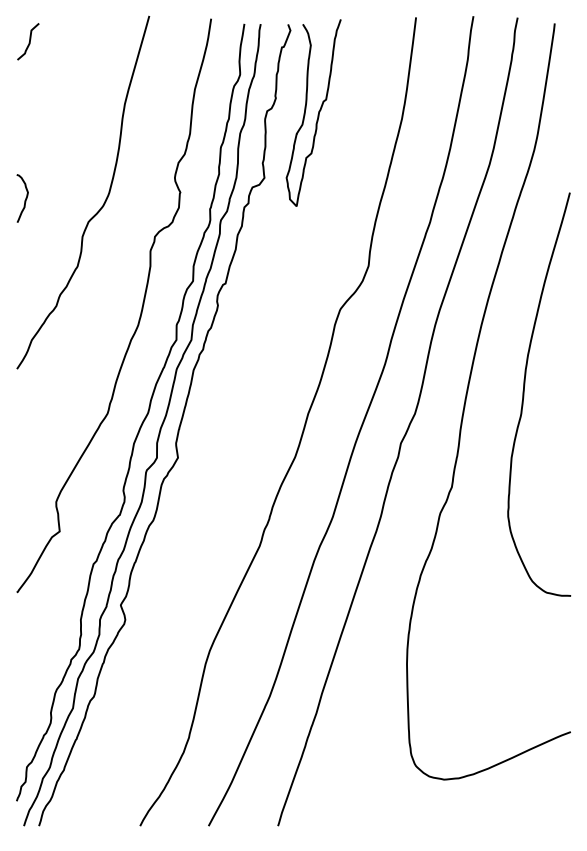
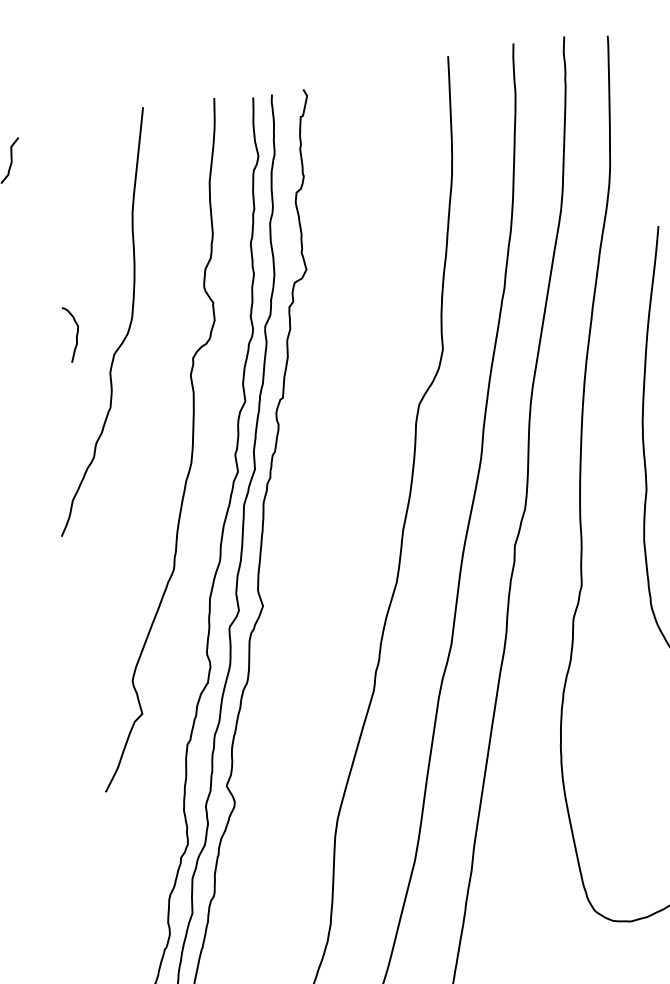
curve: (317, 114) -> (354, 186), removed
curve: (24, 200) -> (75, 335), moved

